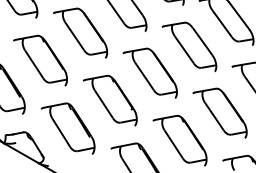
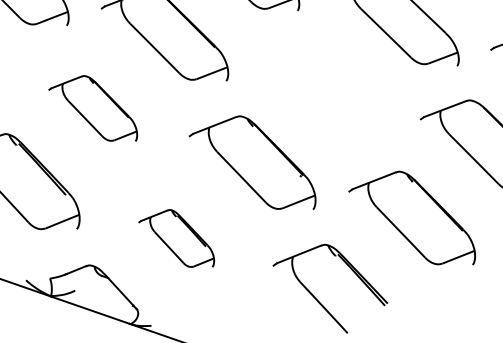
part: (40, 60) -> (93, 111), size x0.7
part: (149, 72) -> (322, 93), removed
part: (67, 128) -> (175, 240), size x0.6

